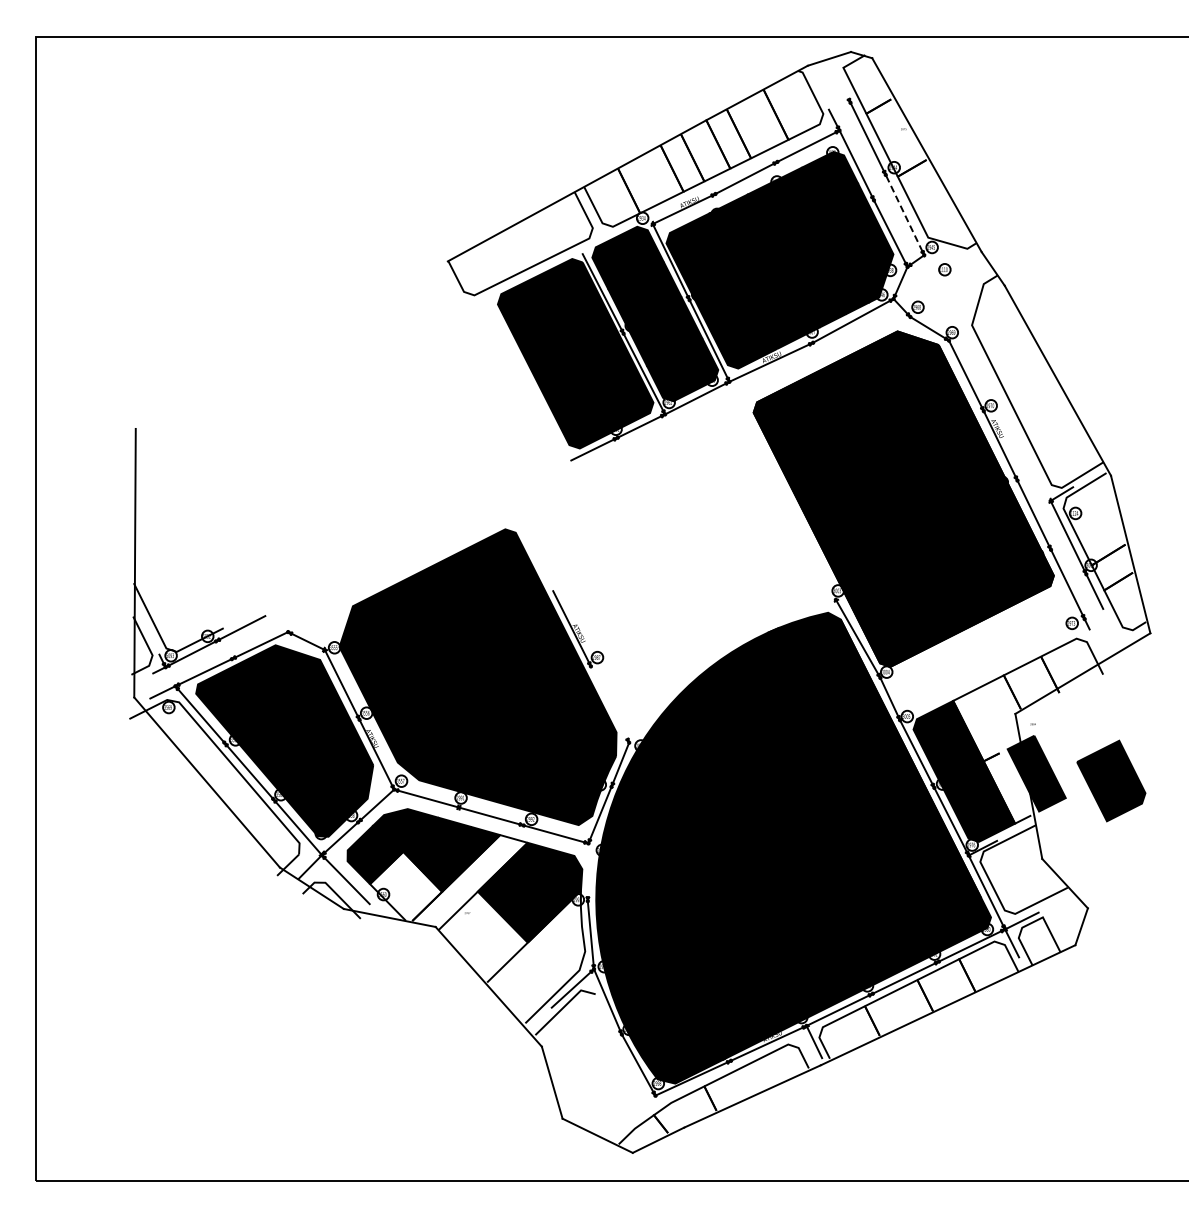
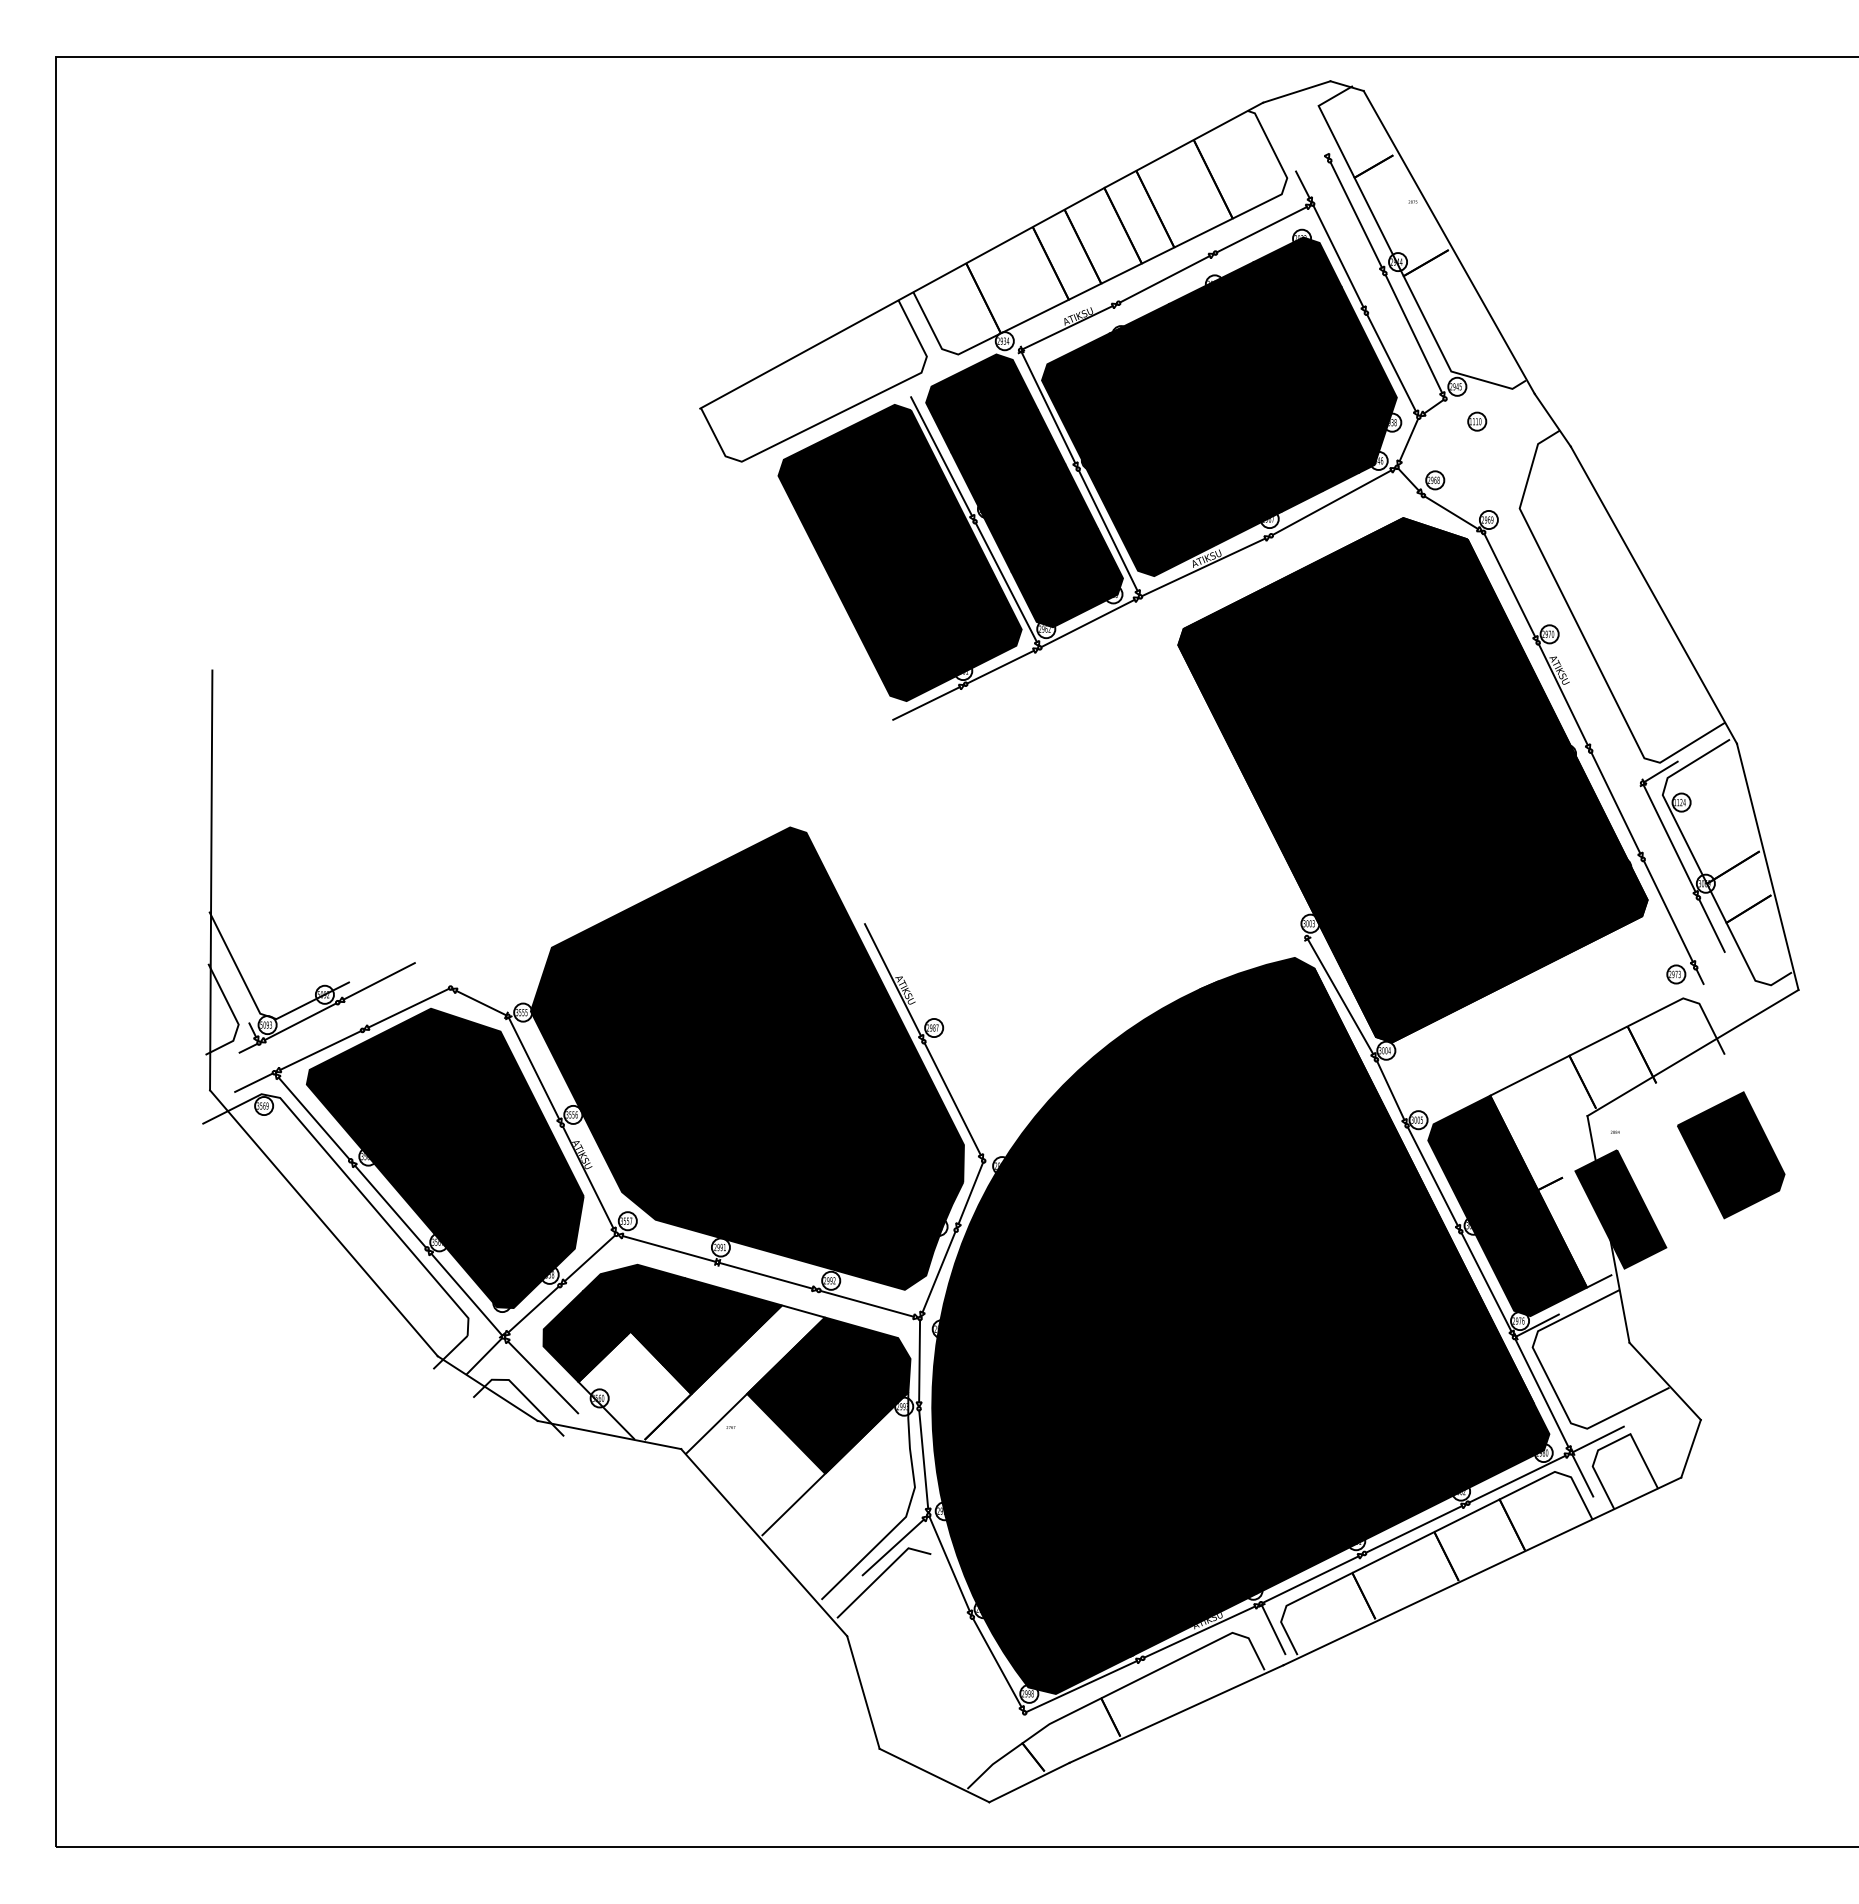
line: (904, 213) -> (1414, 333), dashed -> solid
line: (609, 702) -> (952, 1098), added
part: (1111, 780) -> (1731, 1154), moved
line: (587, 870) -> (918, 1360), added

